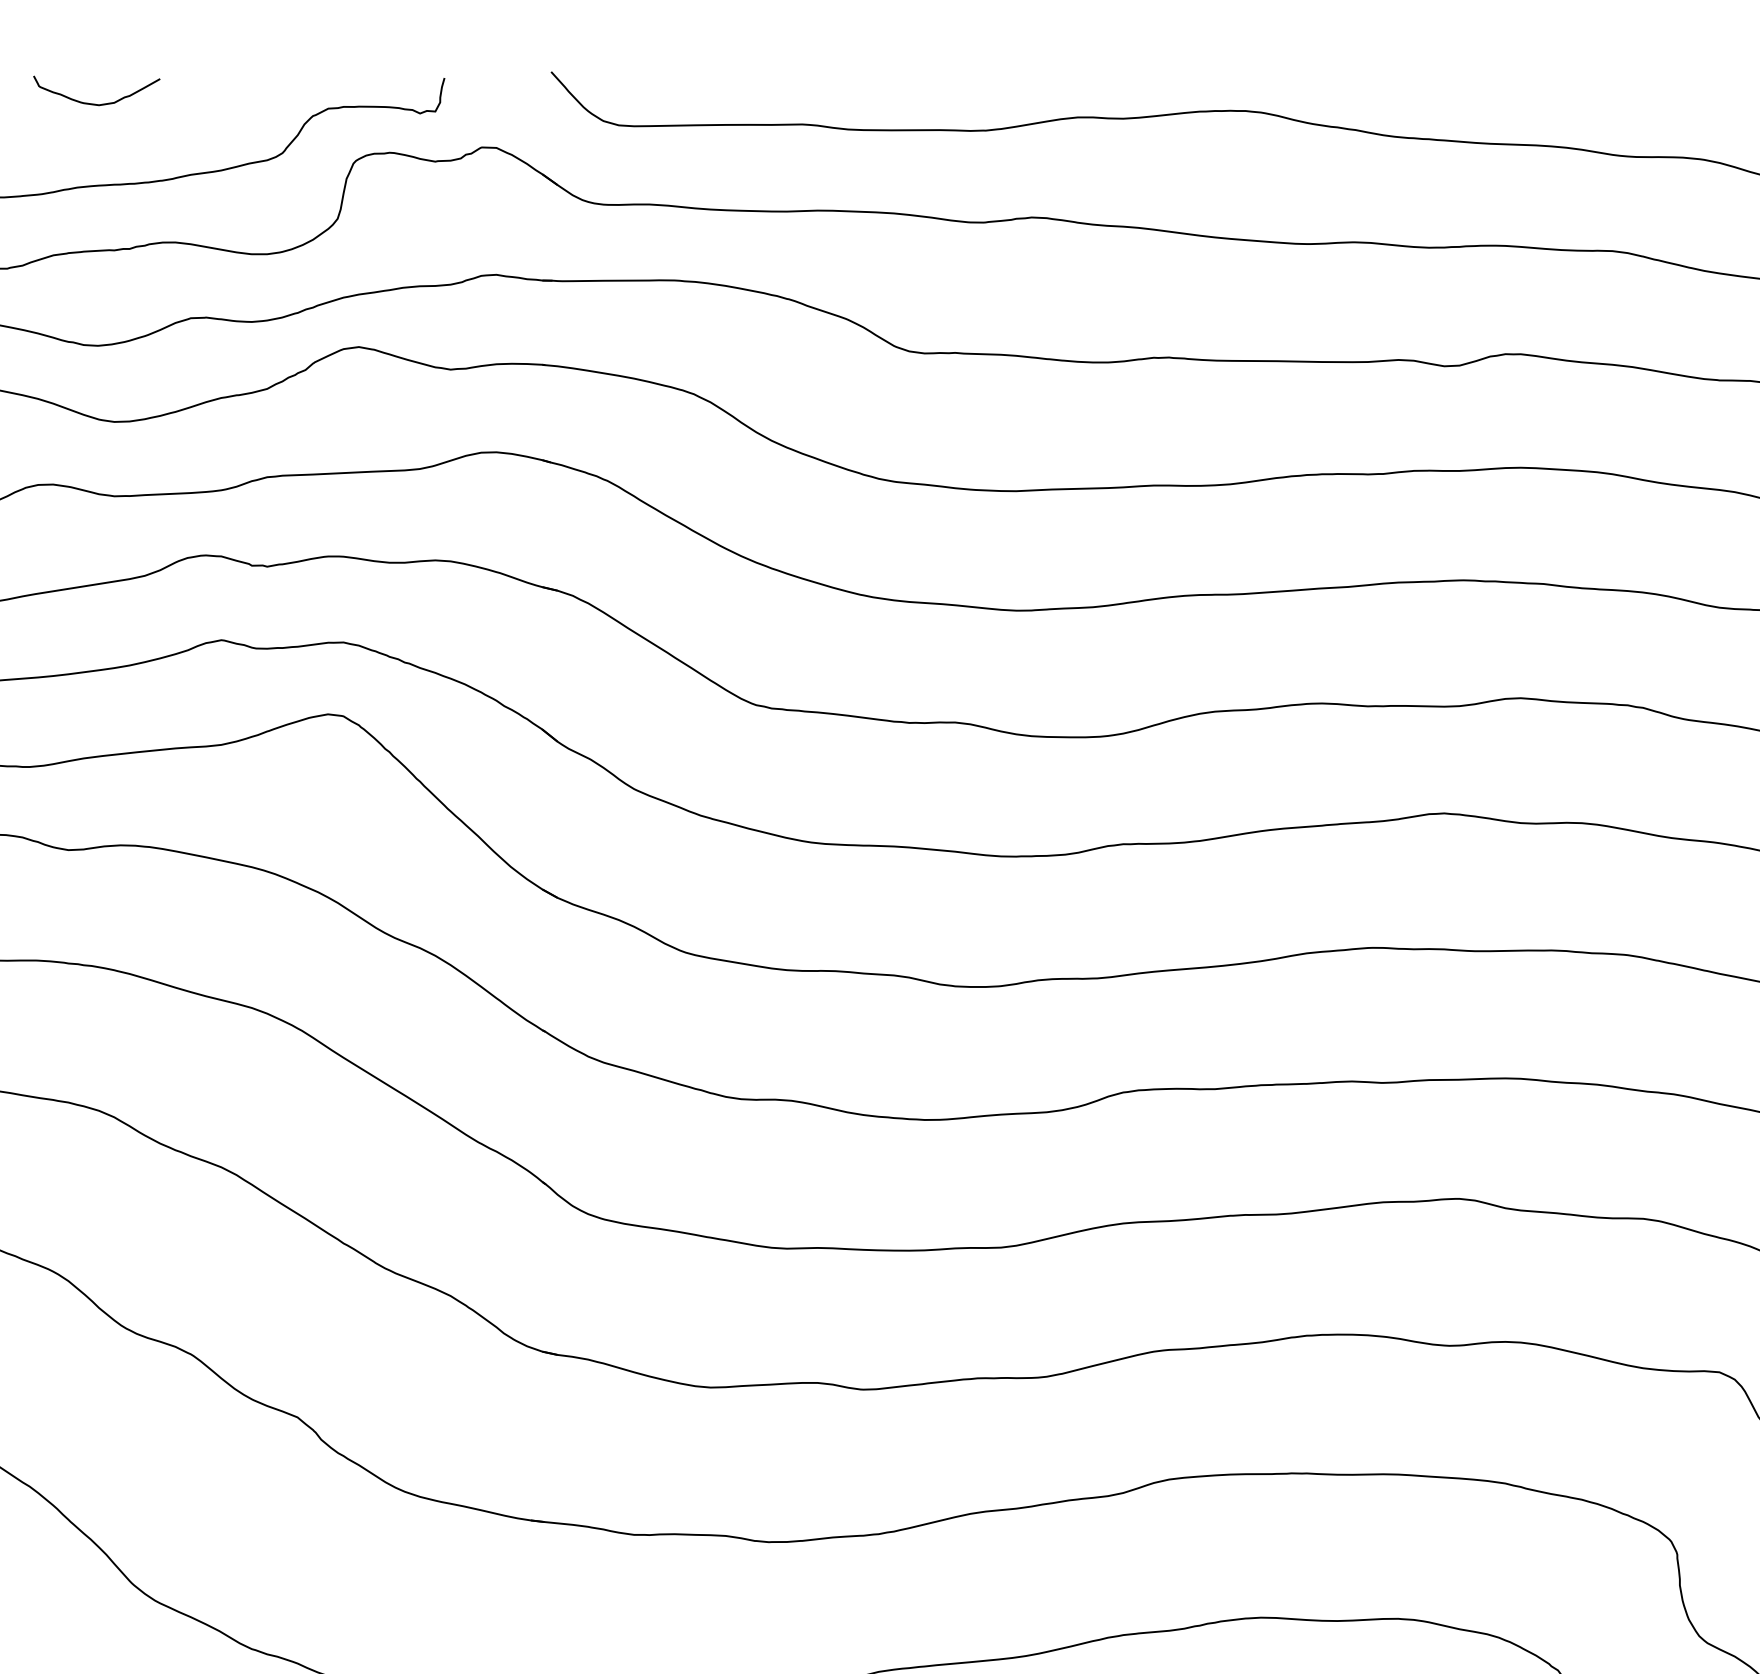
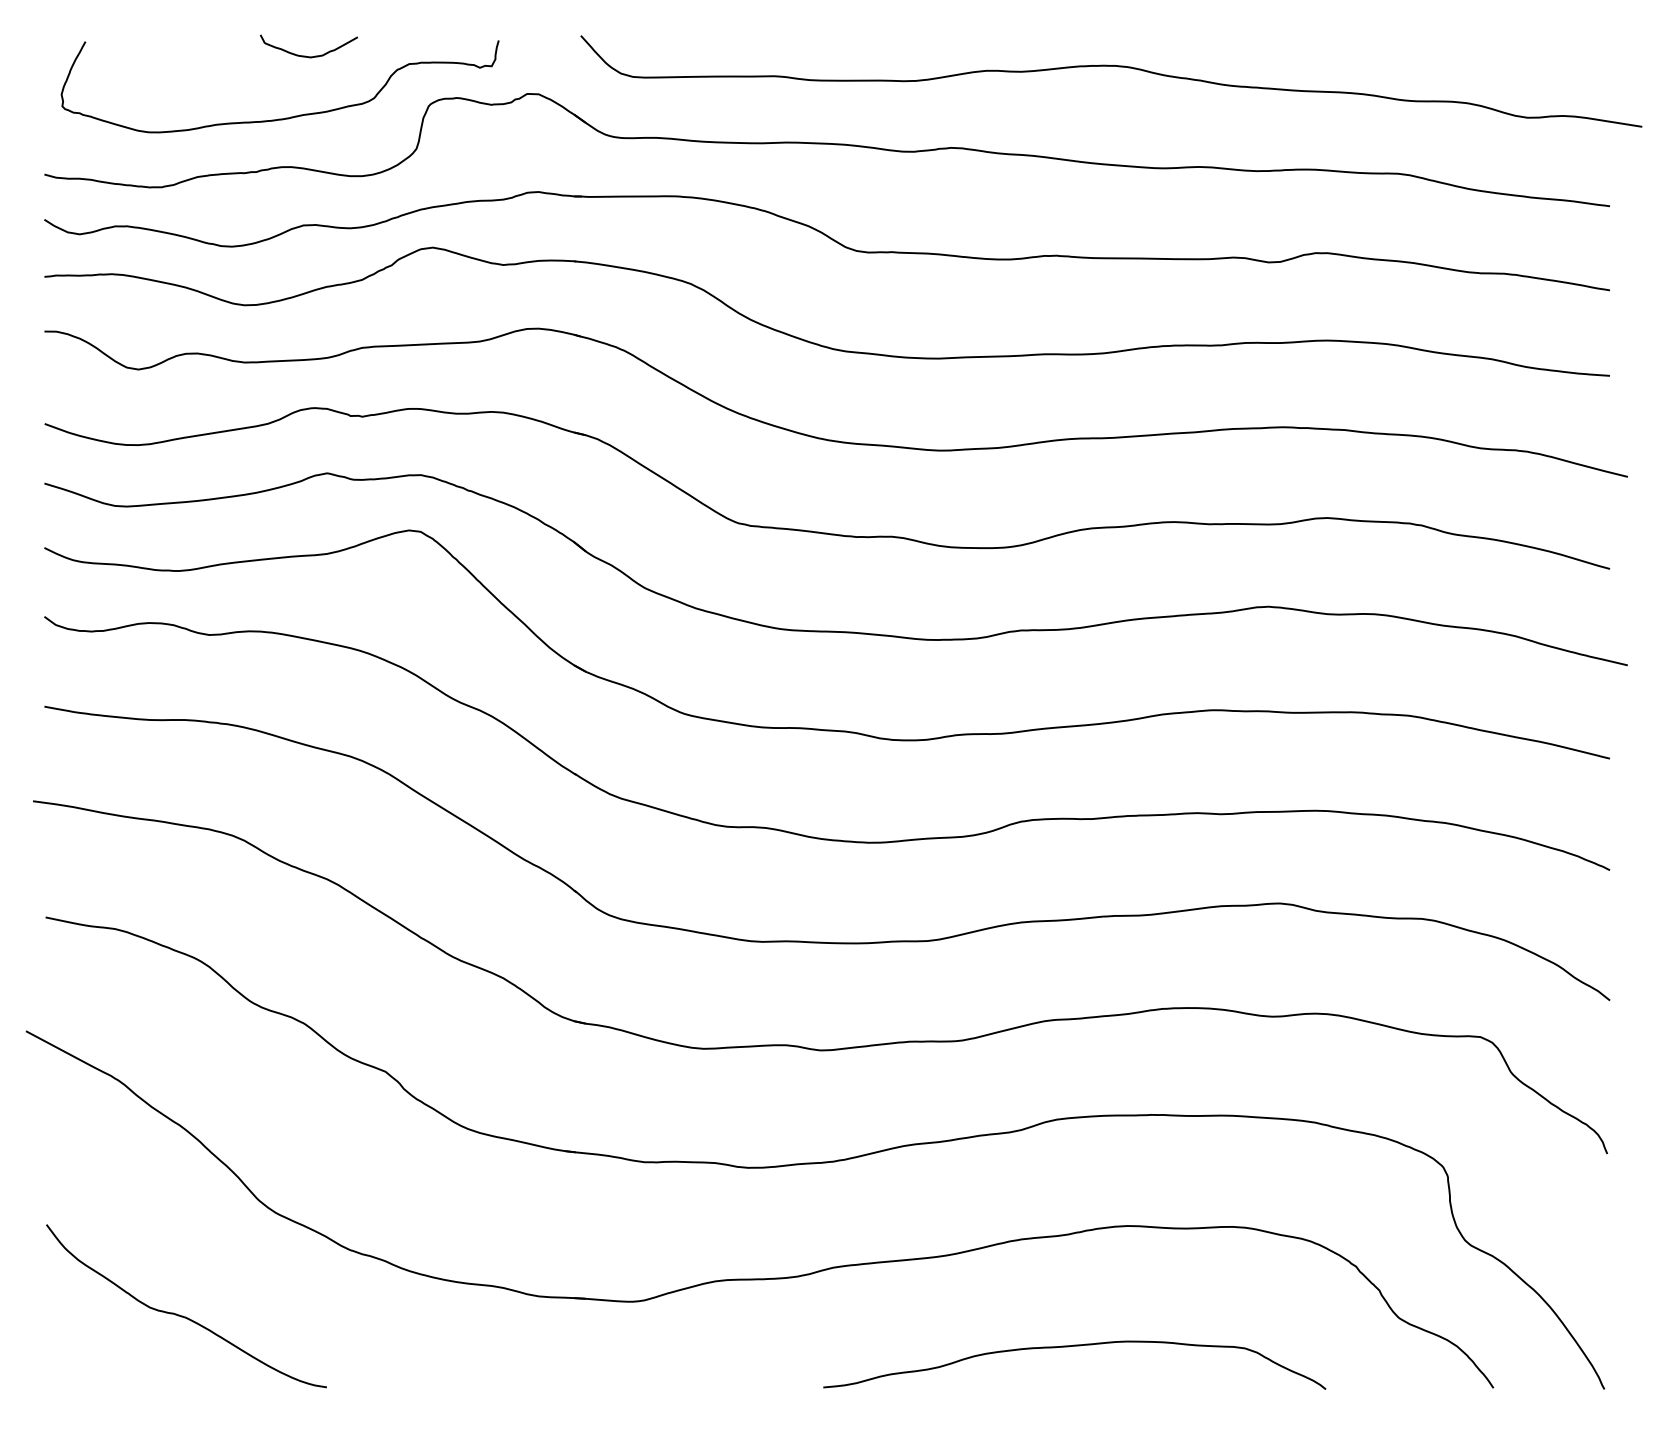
curve: (92, 102) -> (305, 55), moved

